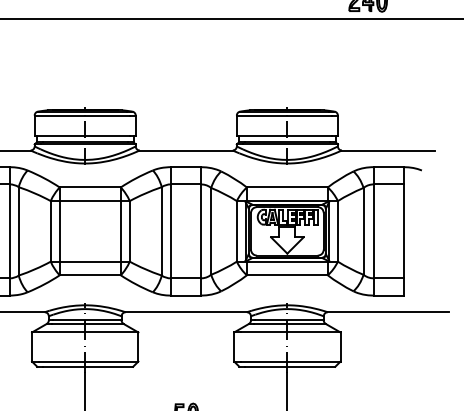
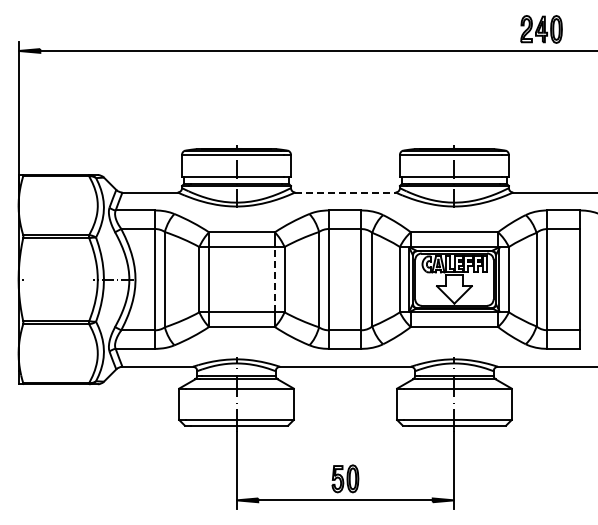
line: (186, 150) -> (345, 192), solid -> dashed
line: (120, 231) -> (274, 279), solid -> dashed

